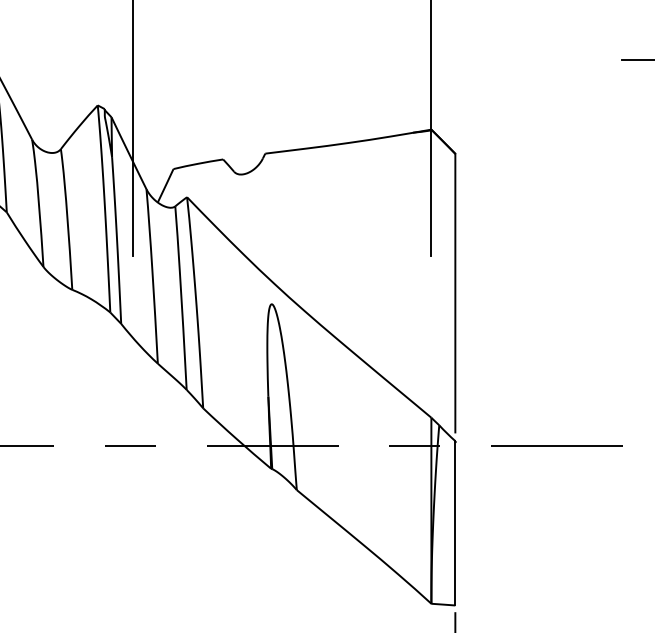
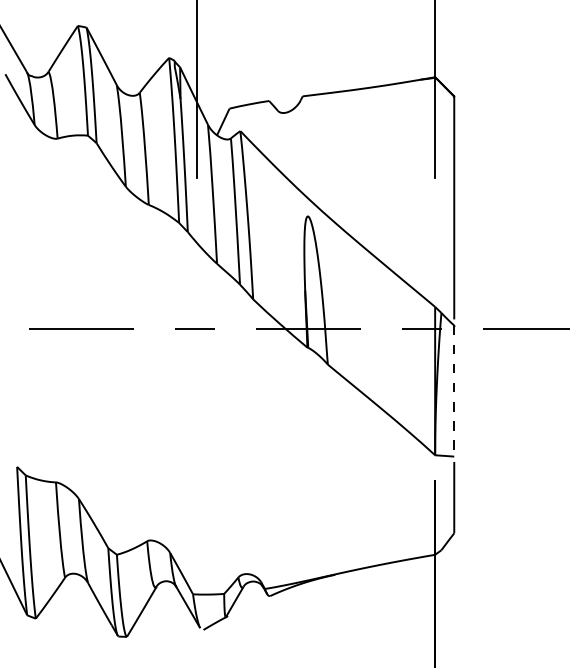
line: (455, 523) -> (454, 391), solid -> dashed

